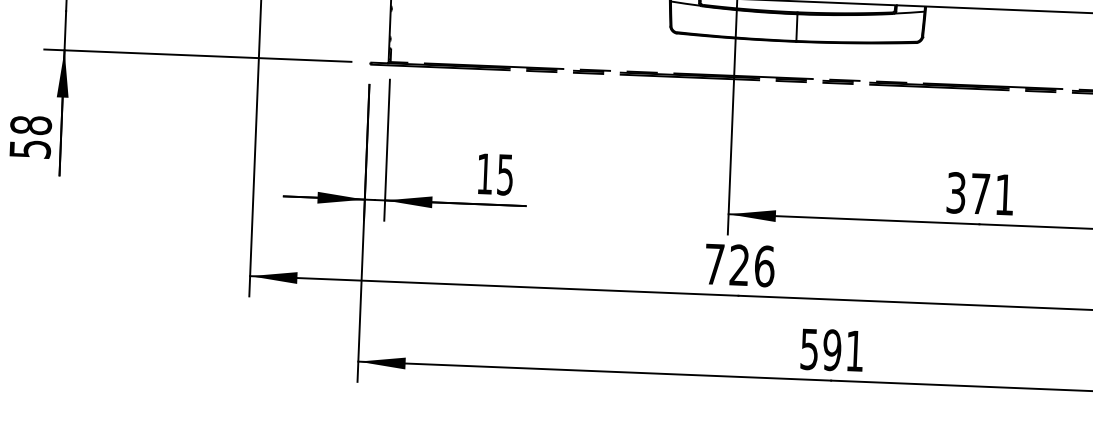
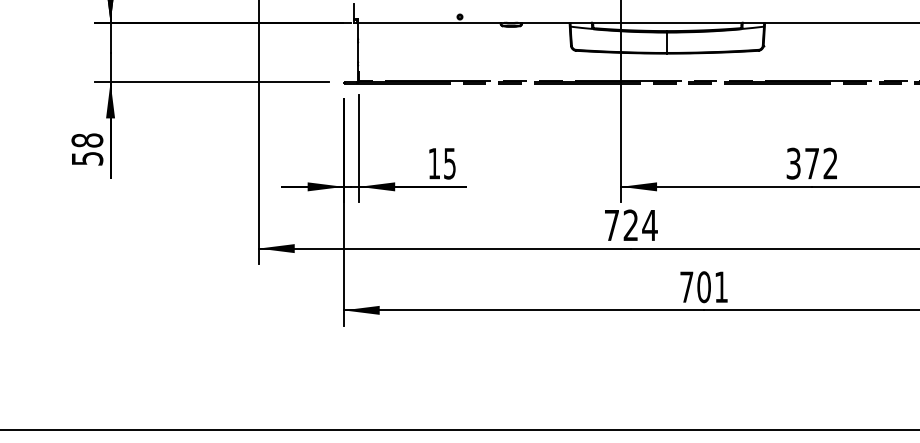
text: (1004, 194) -> (830, 163), 371 -> 372
text: (763, 266) -> (649, 225), 726 -> 724
text: (820, 350) -> (695, 287), 591 -> 701

